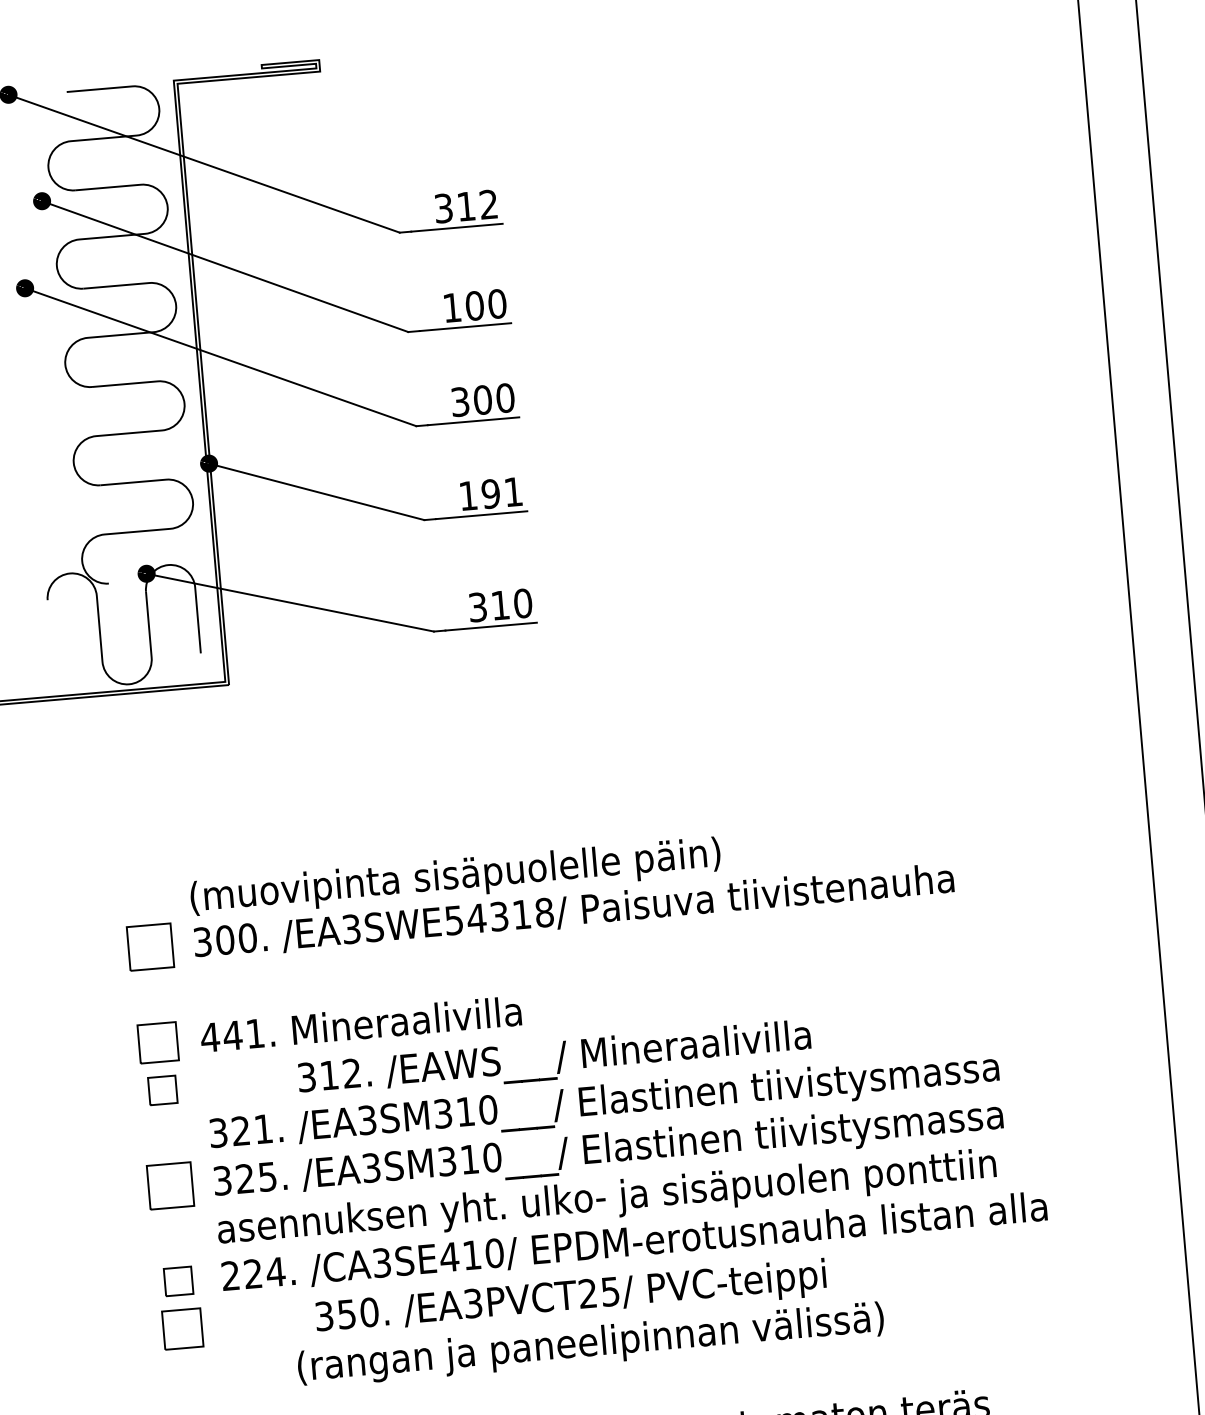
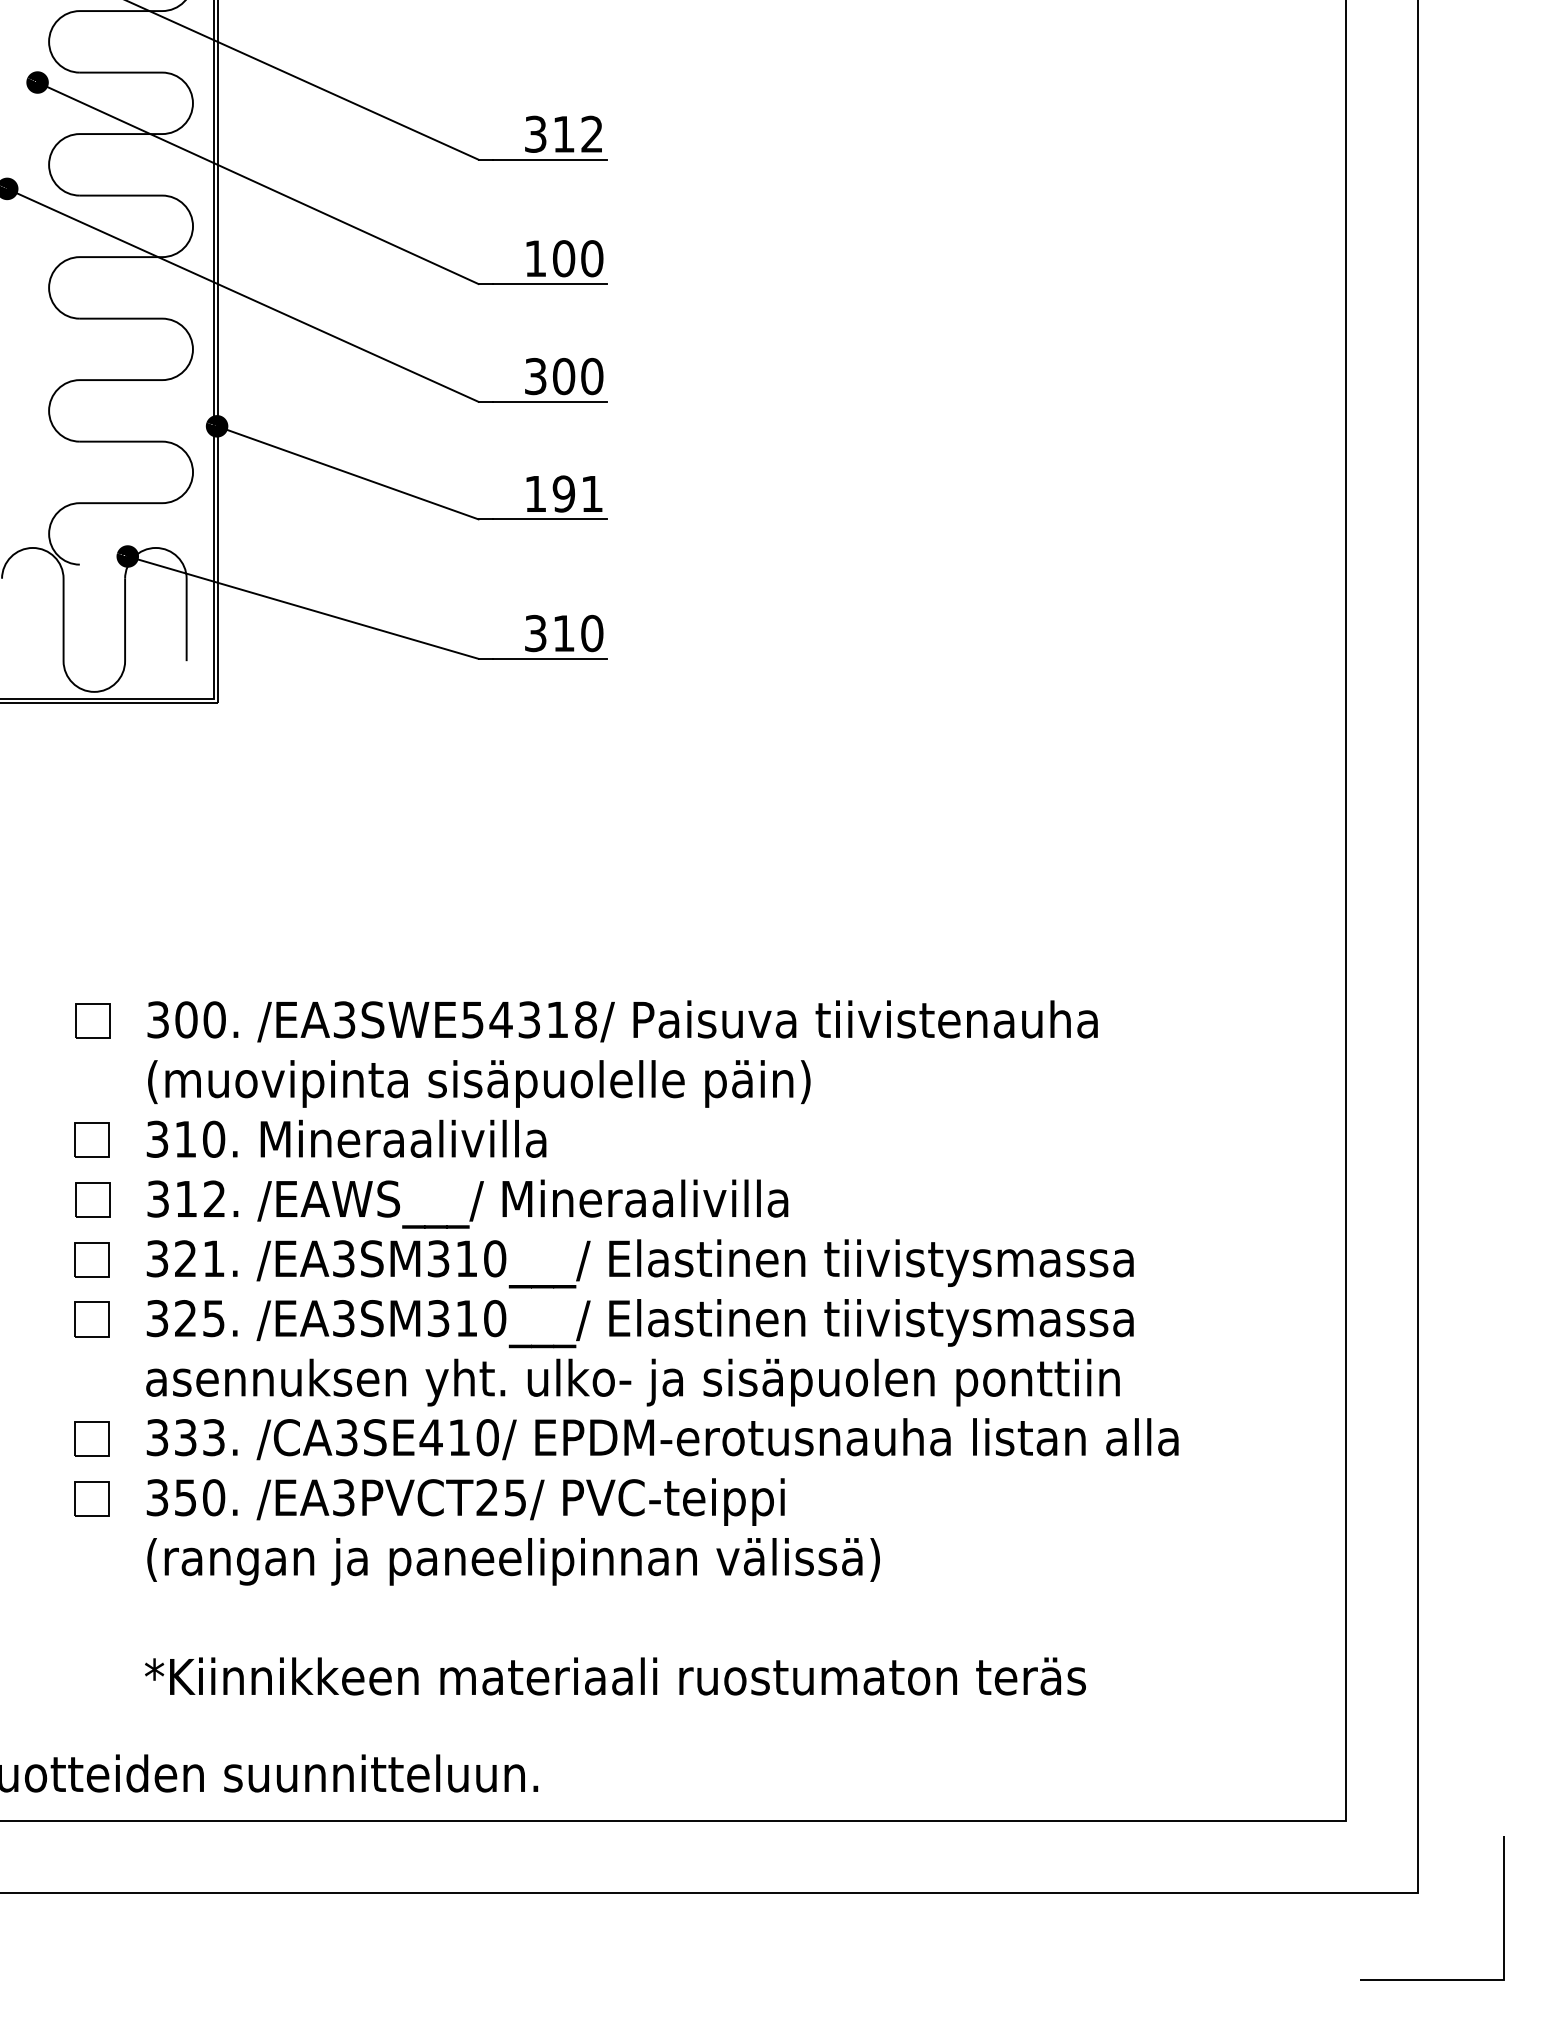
text: (455, 877) -> (479, 1083), moved
part: (150, 947) -> (92, 1020), size x0.62
text: (232, 1034) -> (185, 1138), 441. -> 310.
part: (157, 1042) -> (91, 1139), size x0.71
text: (554, 1059) -> (467, 1203), moved
part: (165, 1138) -> (91, 1259), added
part: (169, 1186) -> (91, 1319), size x0.62
text: (253, 1273) -> (185, 1437), 224. -> 333.
text: (570, 1298) -> (465, 1501), moved
part: (182, 1329) -> (91, 1498), size x0.71
text: (590, 1344) -> (513, 1561), moved

